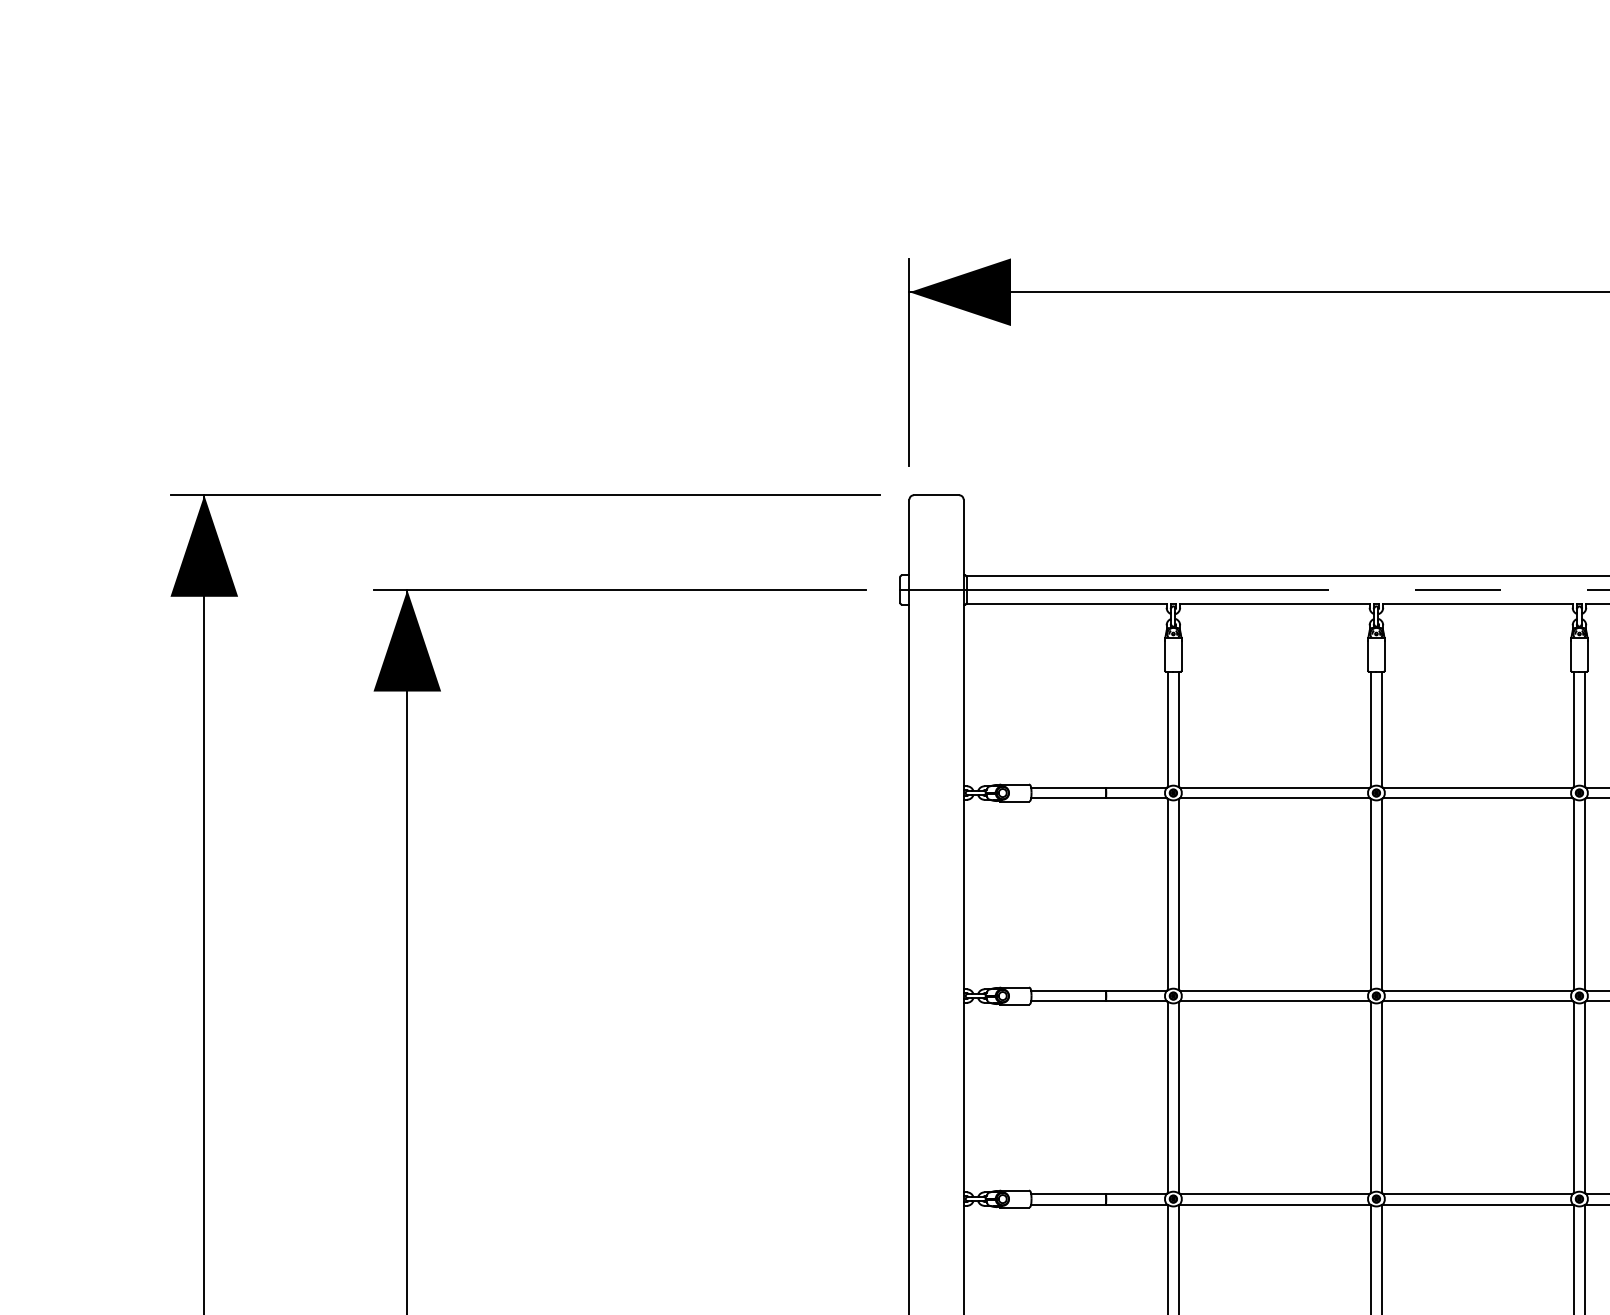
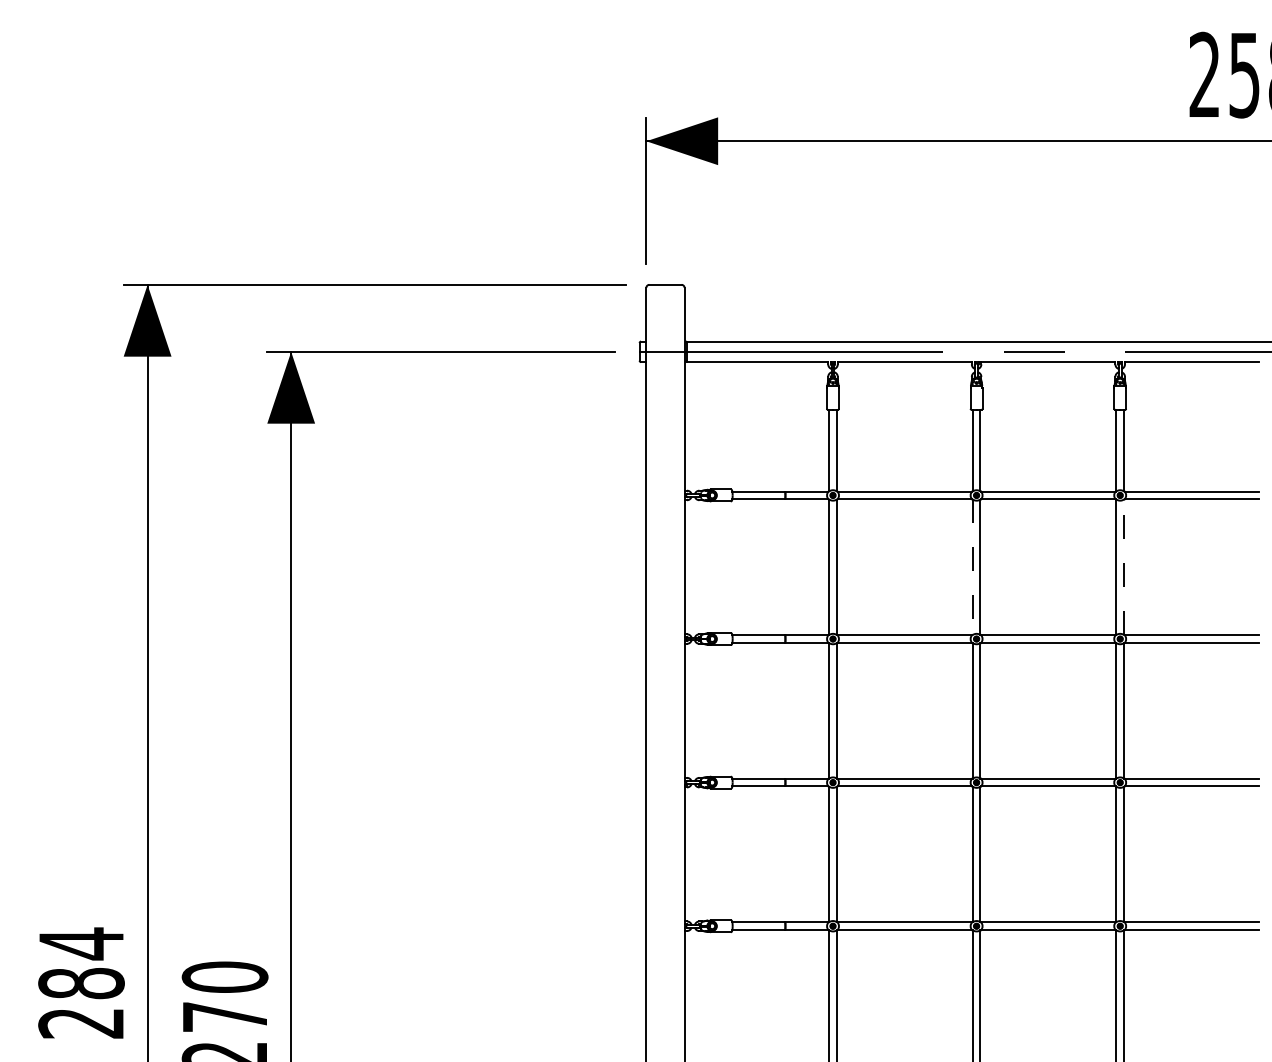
line: (1370, 894) -> (972, 567), solid -> dashed
line: (1585, 894) -> (1124, 567), solid -> dashed

